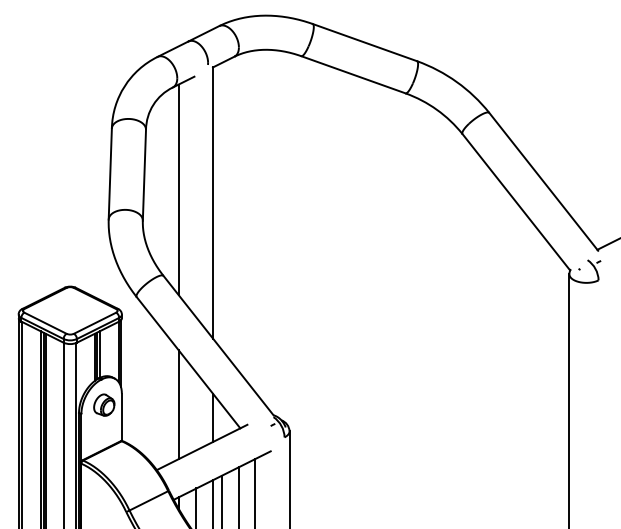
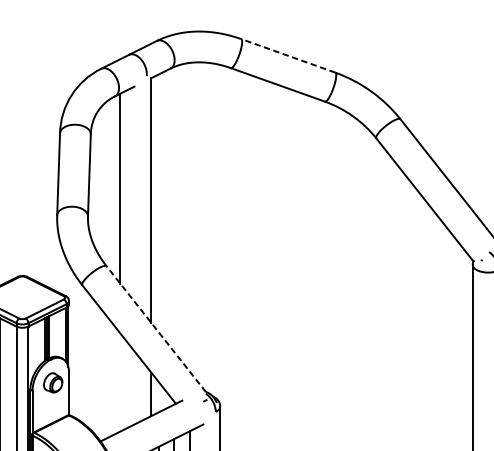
line: (364, 42) -> (287, 55), solid -> dashed
line: (218, 345) -> (156, 329), solid -> dashed
line: (178, 404) -> (120, 382), removed

